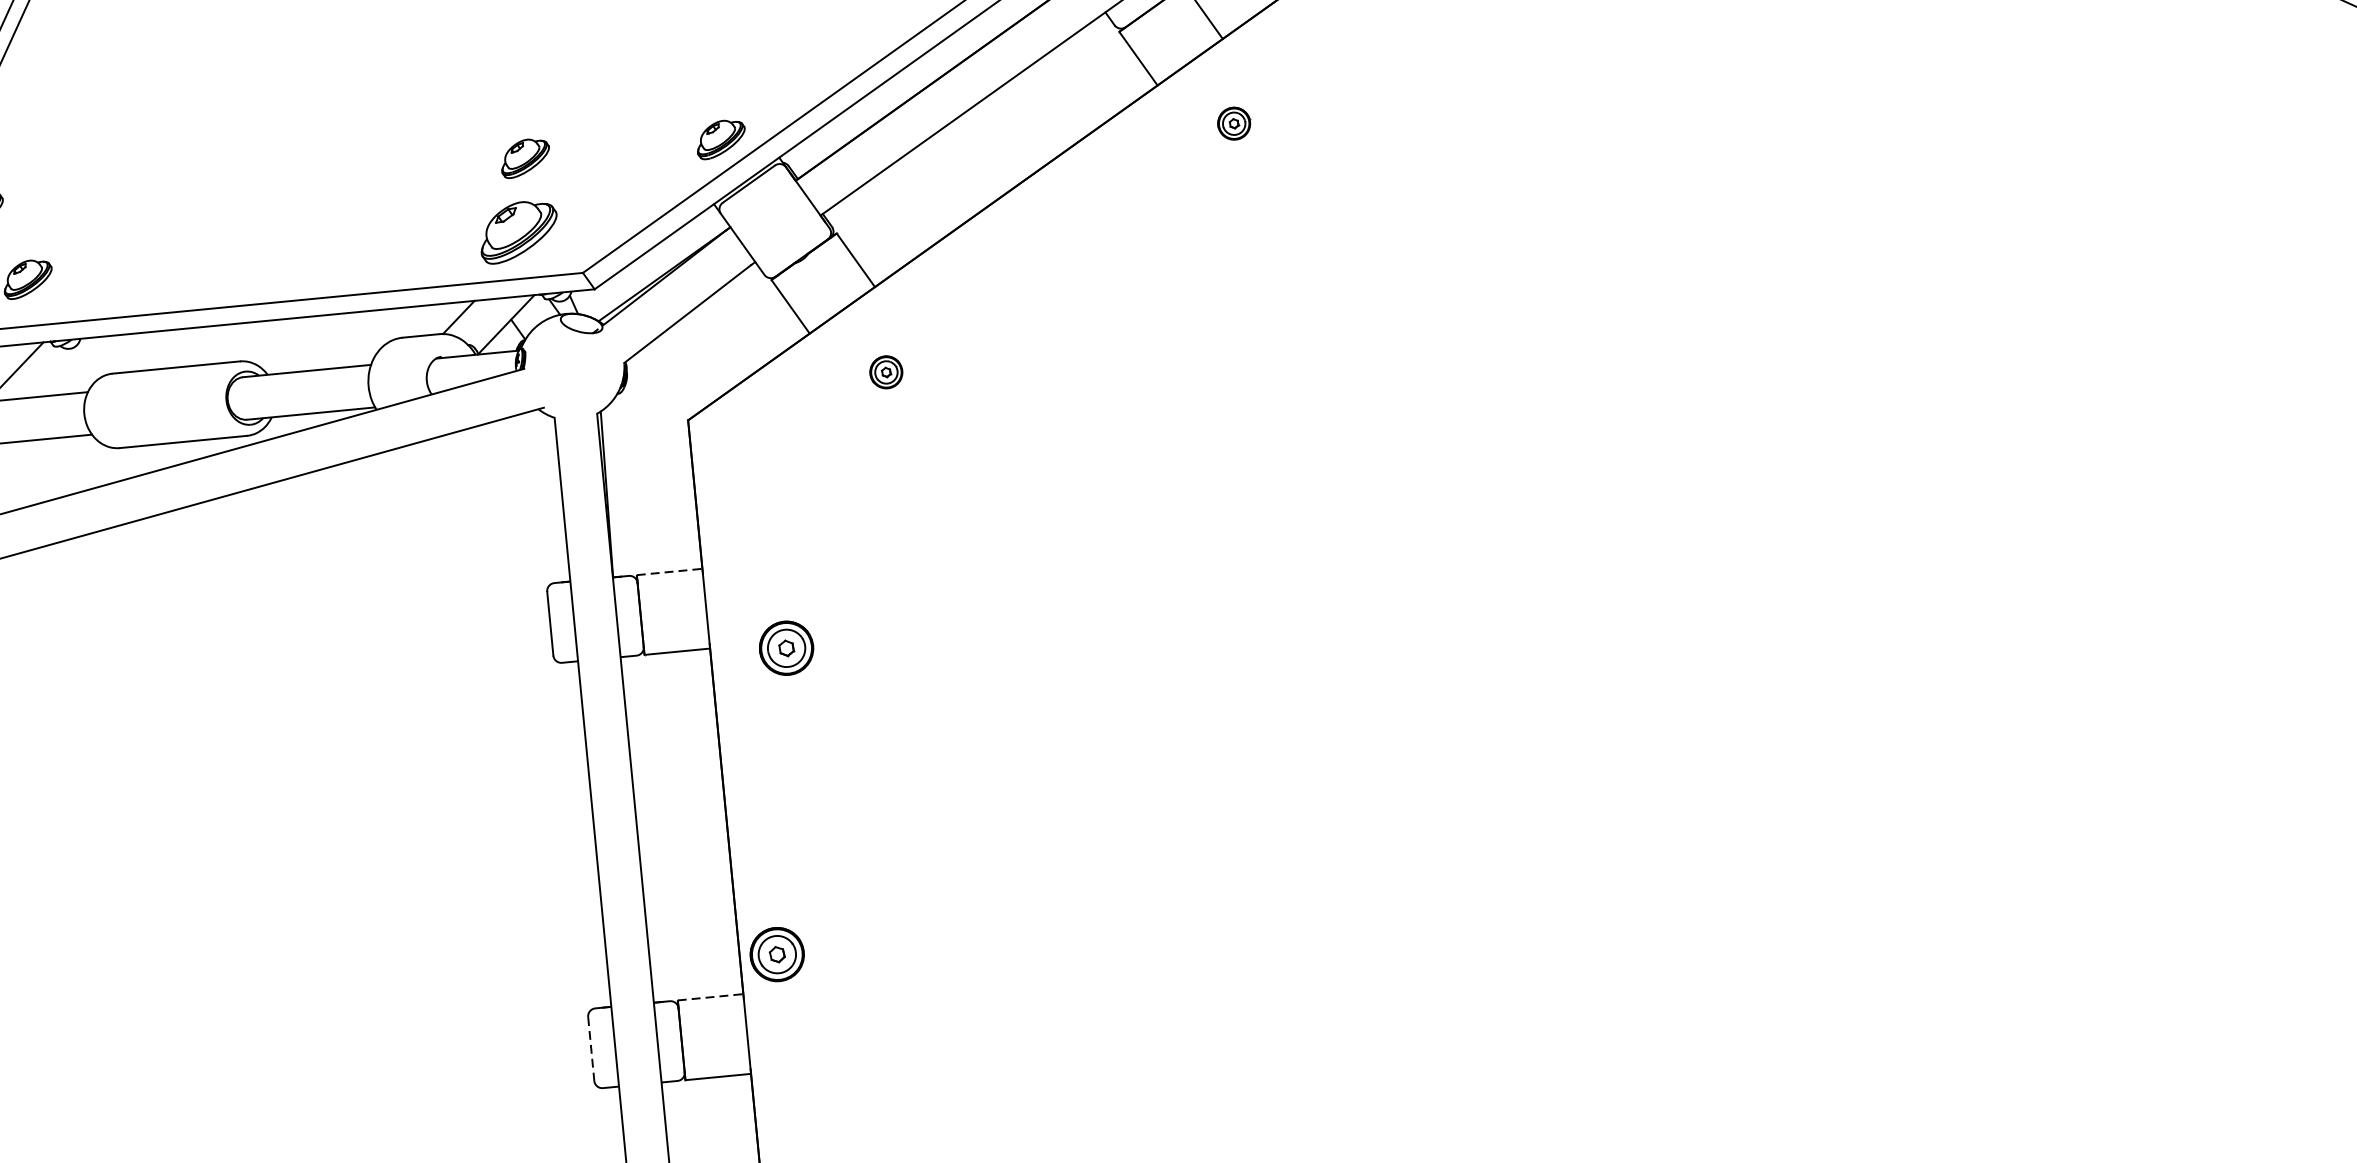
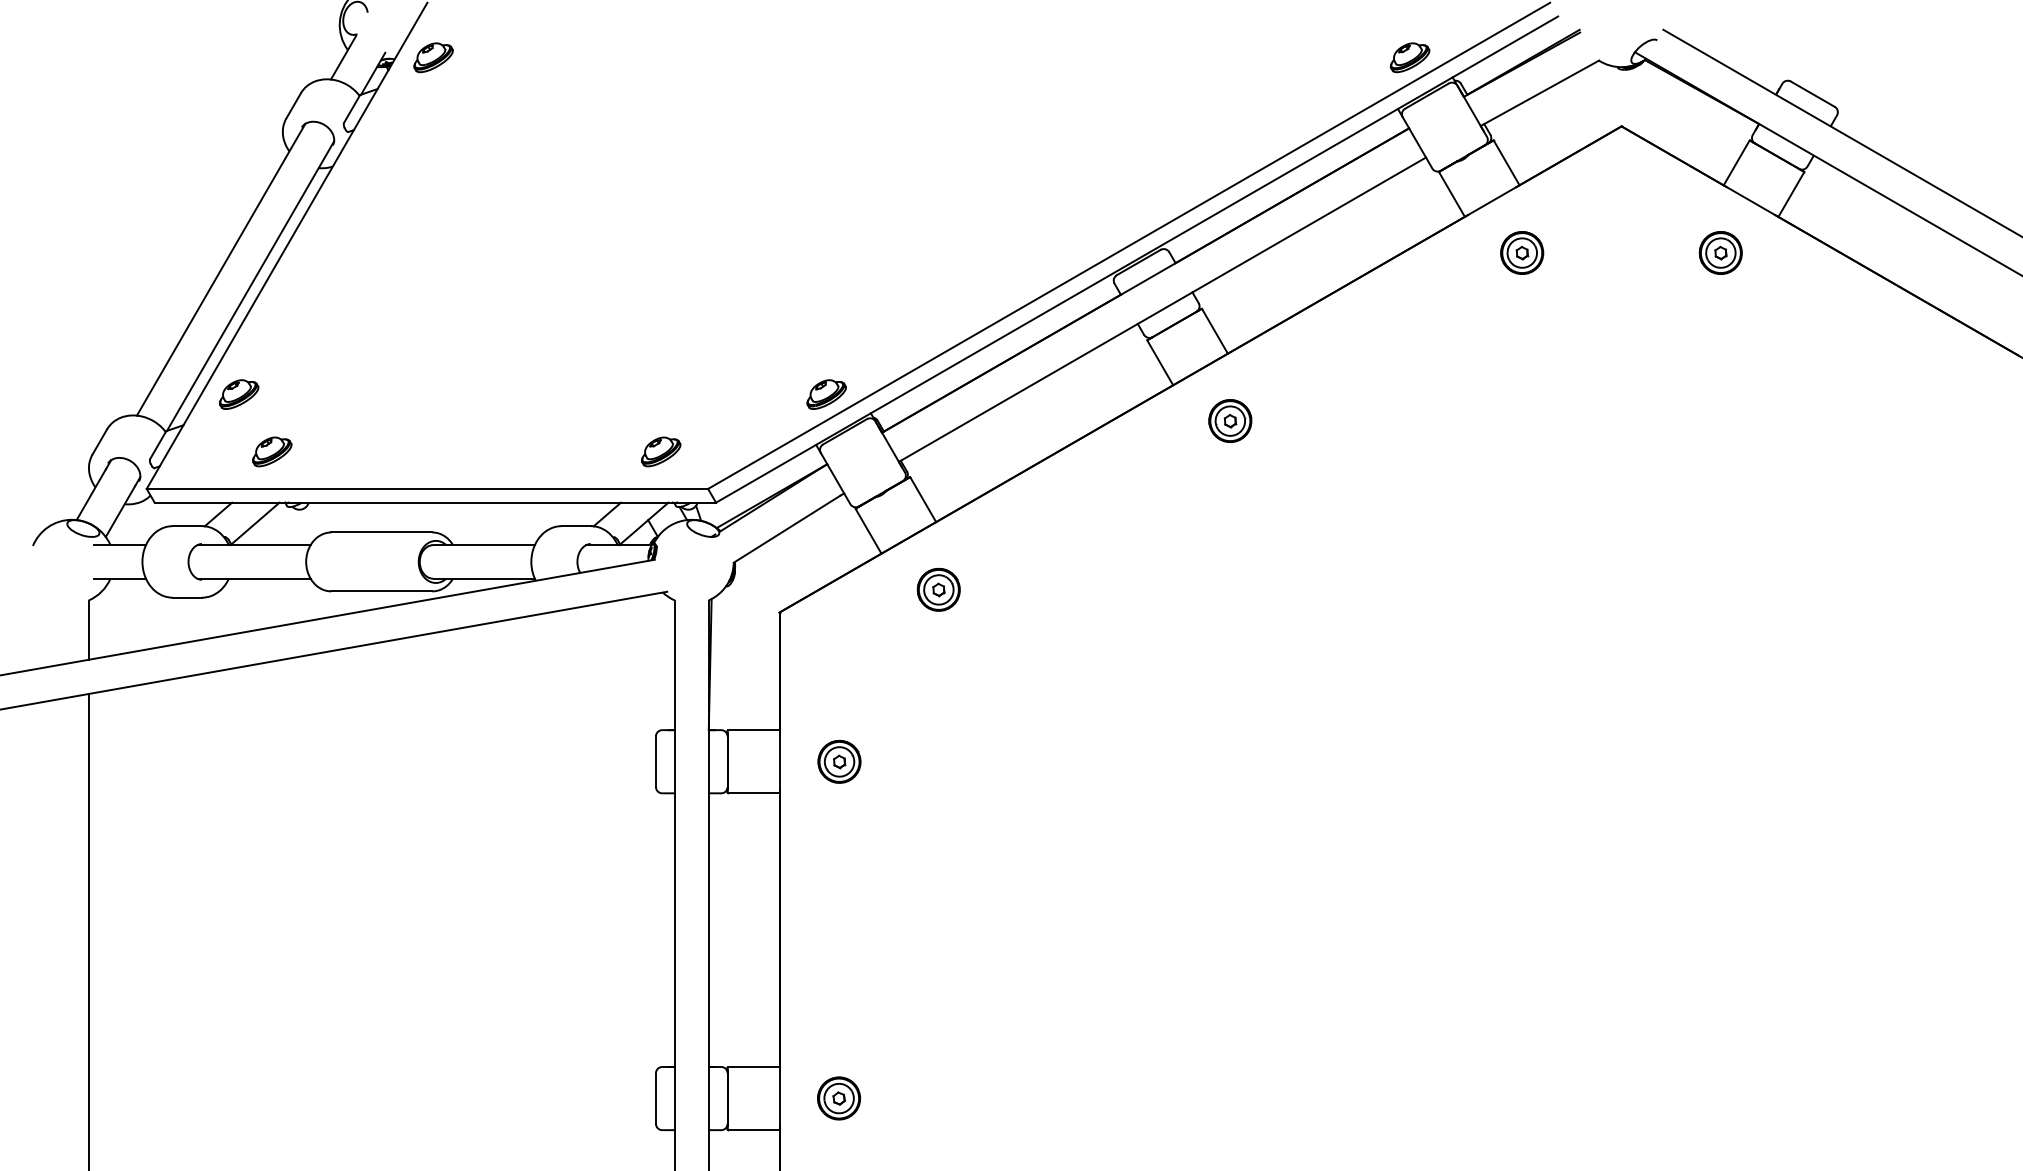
part: (1234, 123) -> (1230, 420), size x1.67
part: (525, 158) -> (671, 394), removed
part: (519, 231) -> (661, 451), size x0.62
part: (886, 371) -> (938, 589), size x1.67
line: (669, 572) -> (753, 730), dashed -> solid
part: (786, 647) -> (839, 761), moved
part: (777, 954) -> (839, 1098), moved
line: (710, 996) -> (753, 1066), dashed -> solid
line: (590, 1050) -> (655, 1099), dashed -> solid

